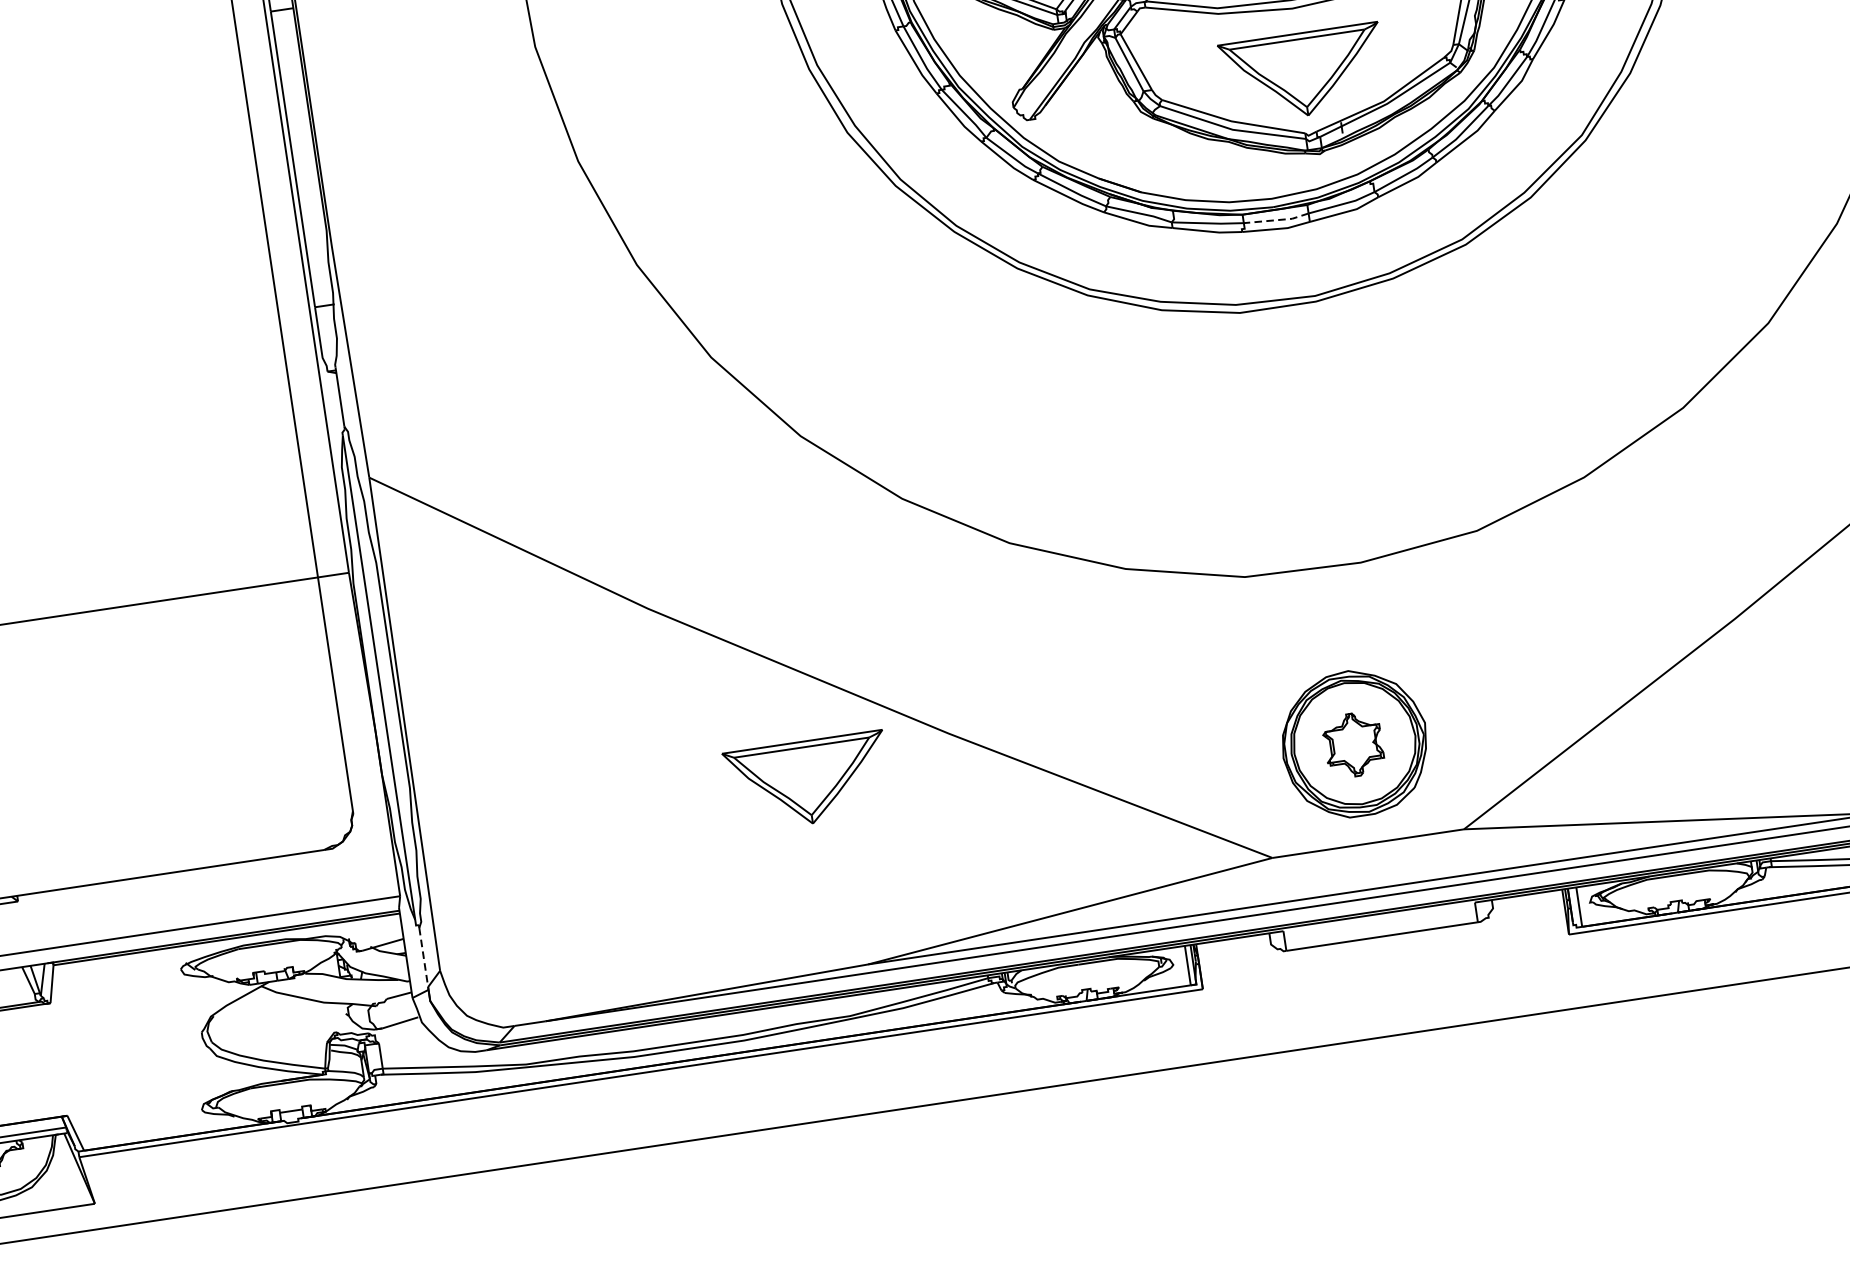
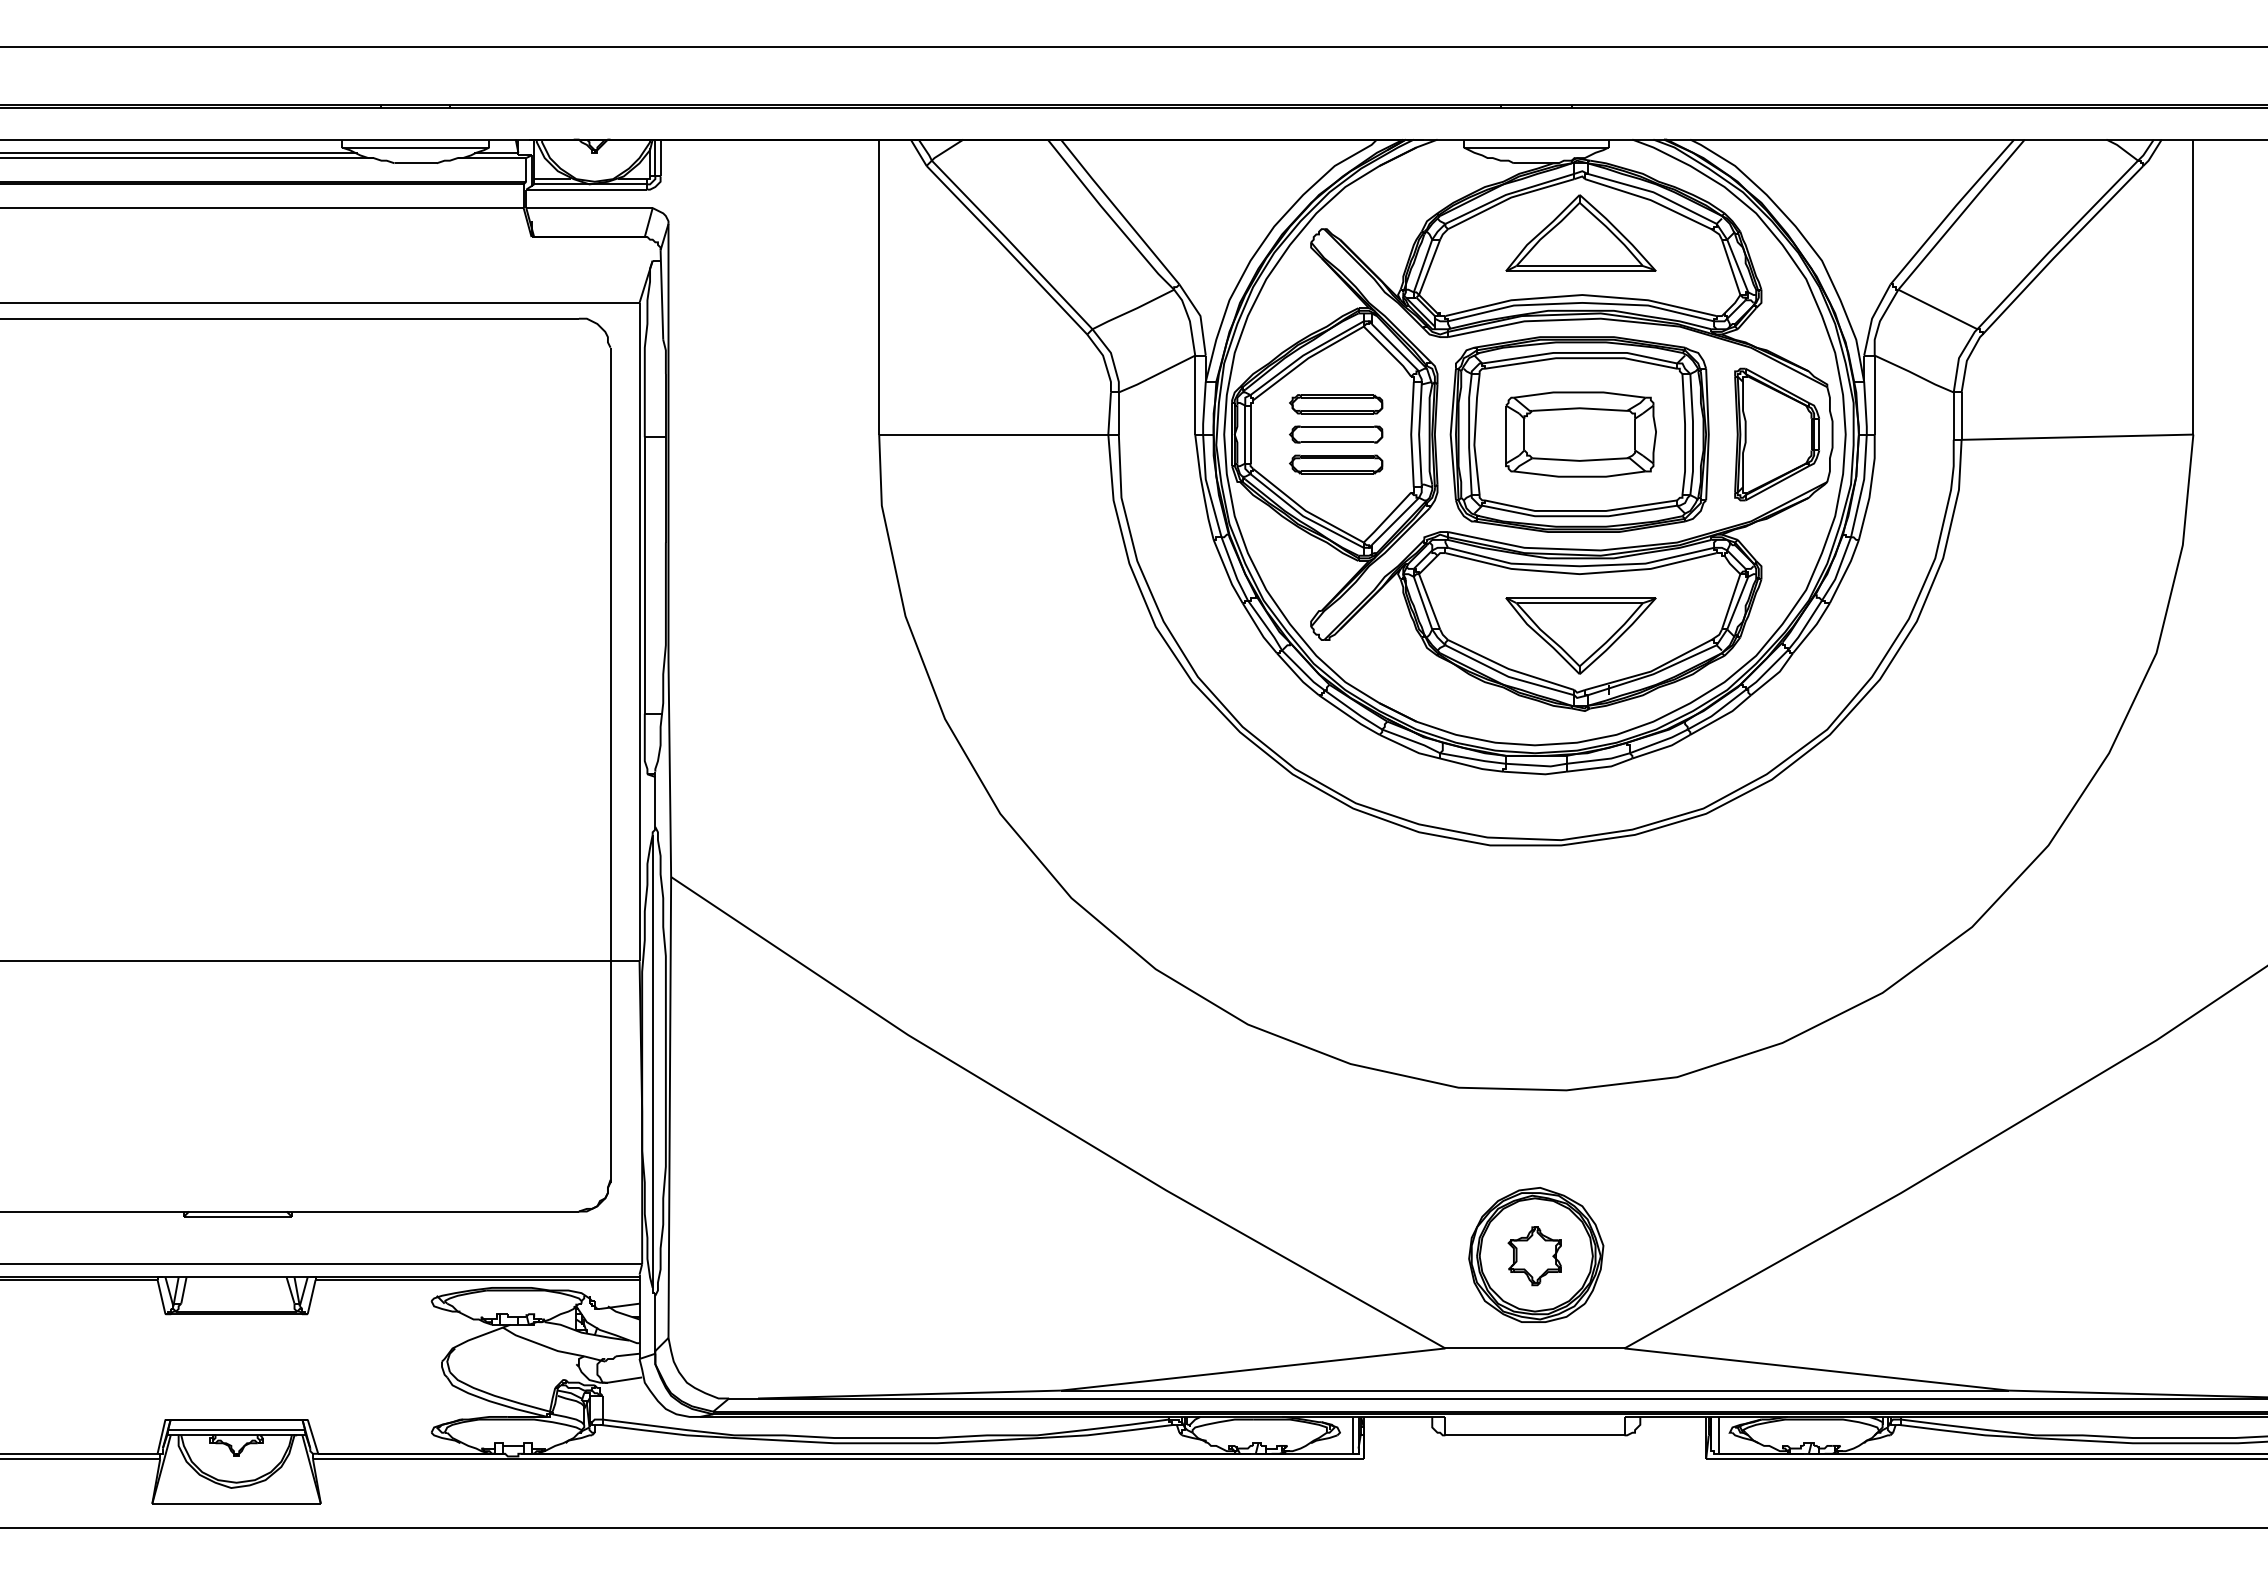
line: (1276, 220) -> (1536, 765), dashed -> solid
part: (807, 782) -> (1030, 1215), removed
line: (423, 957) -> (655, 1323), dashed -> solid

